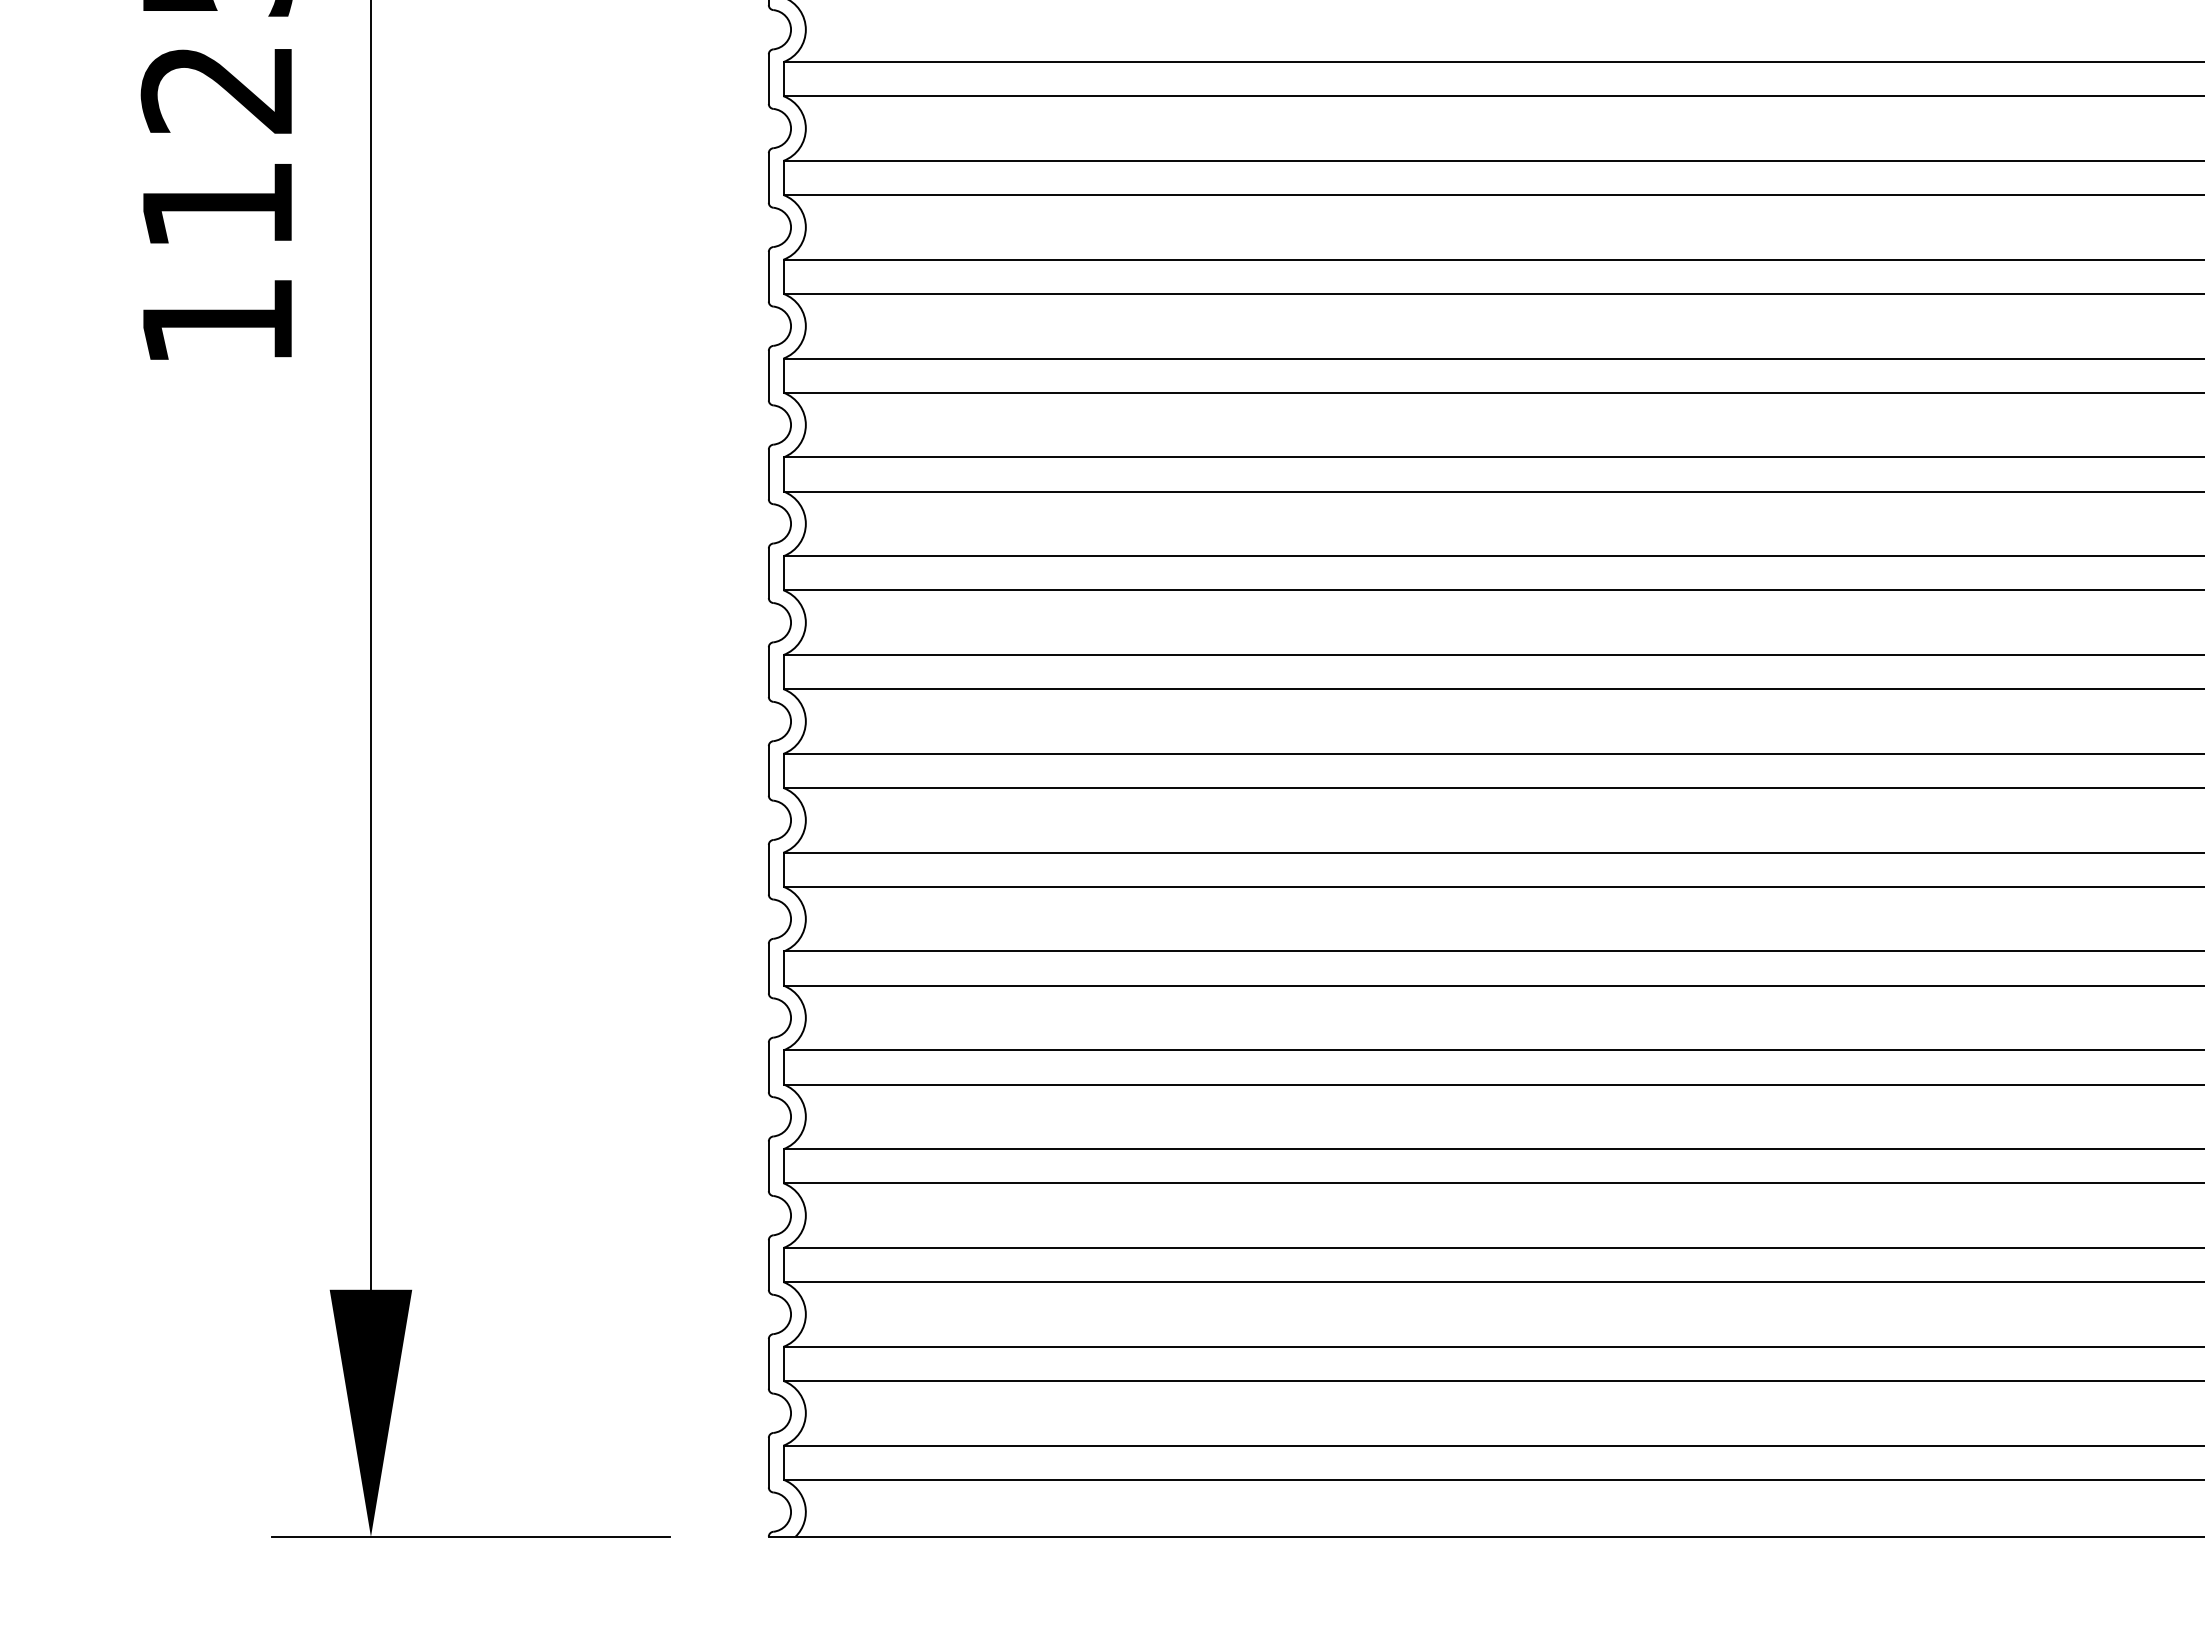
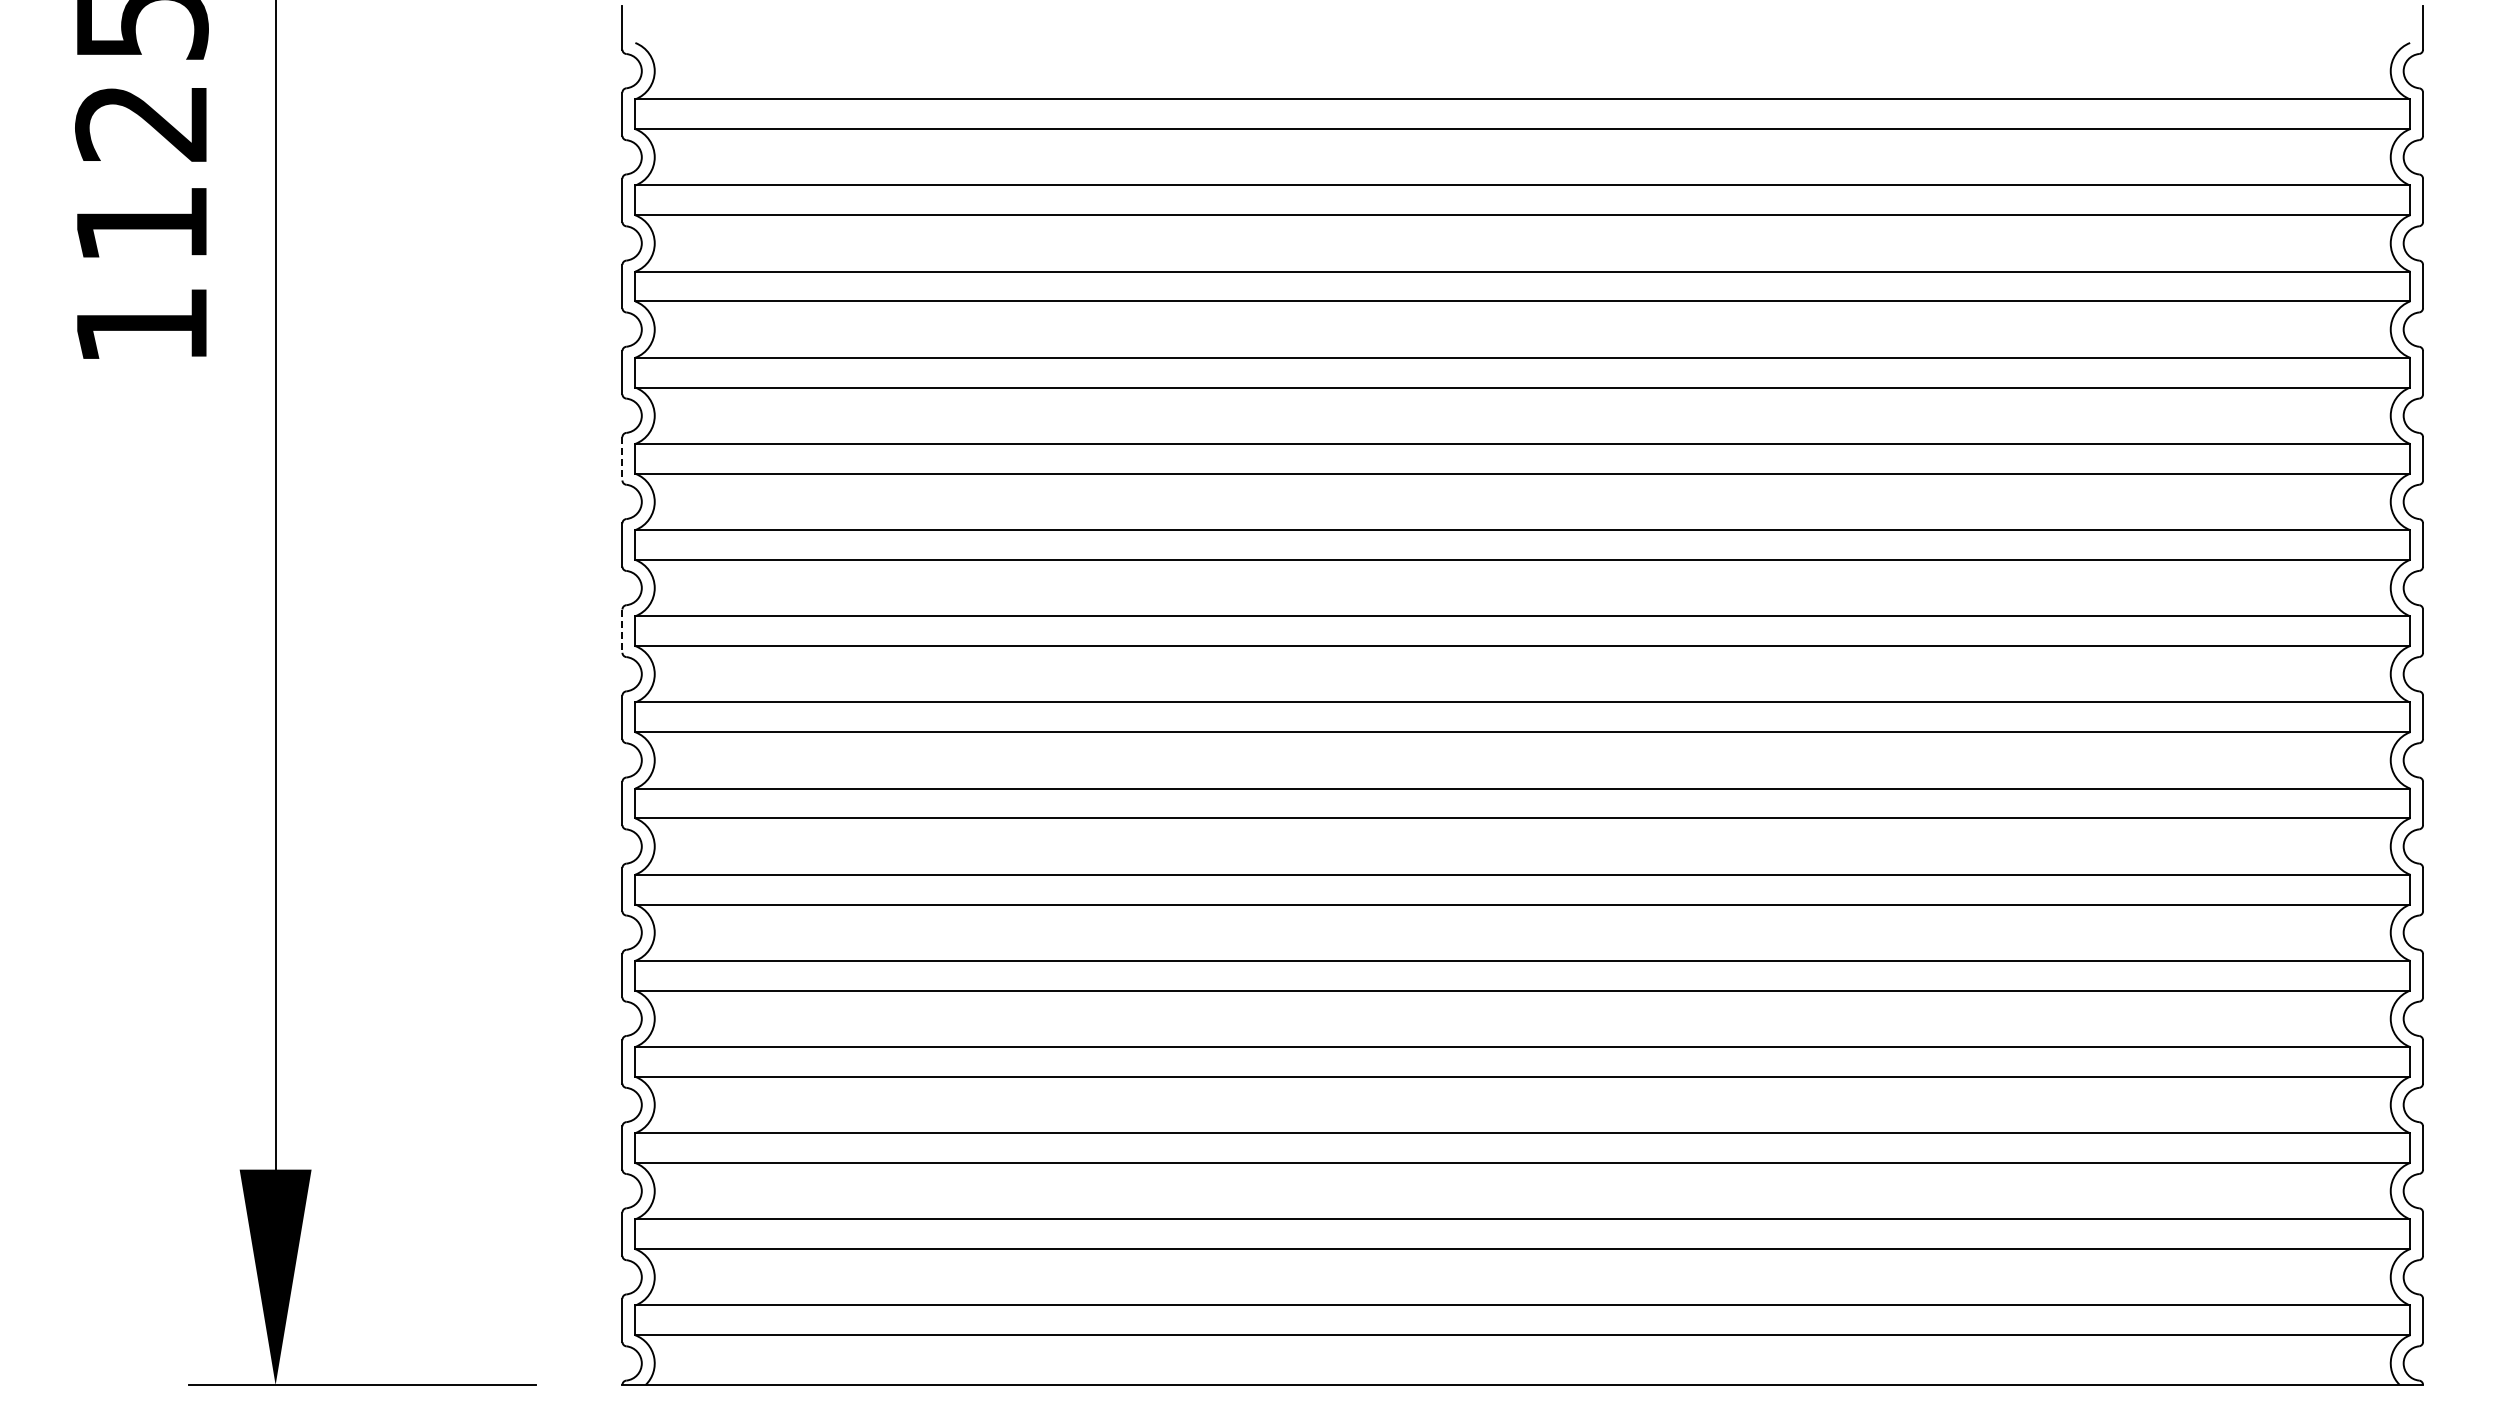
line: (768, 474) -> (622, 458), solid -> dashed
line: (768, 672) -> (622, 631), solid -> dashed

